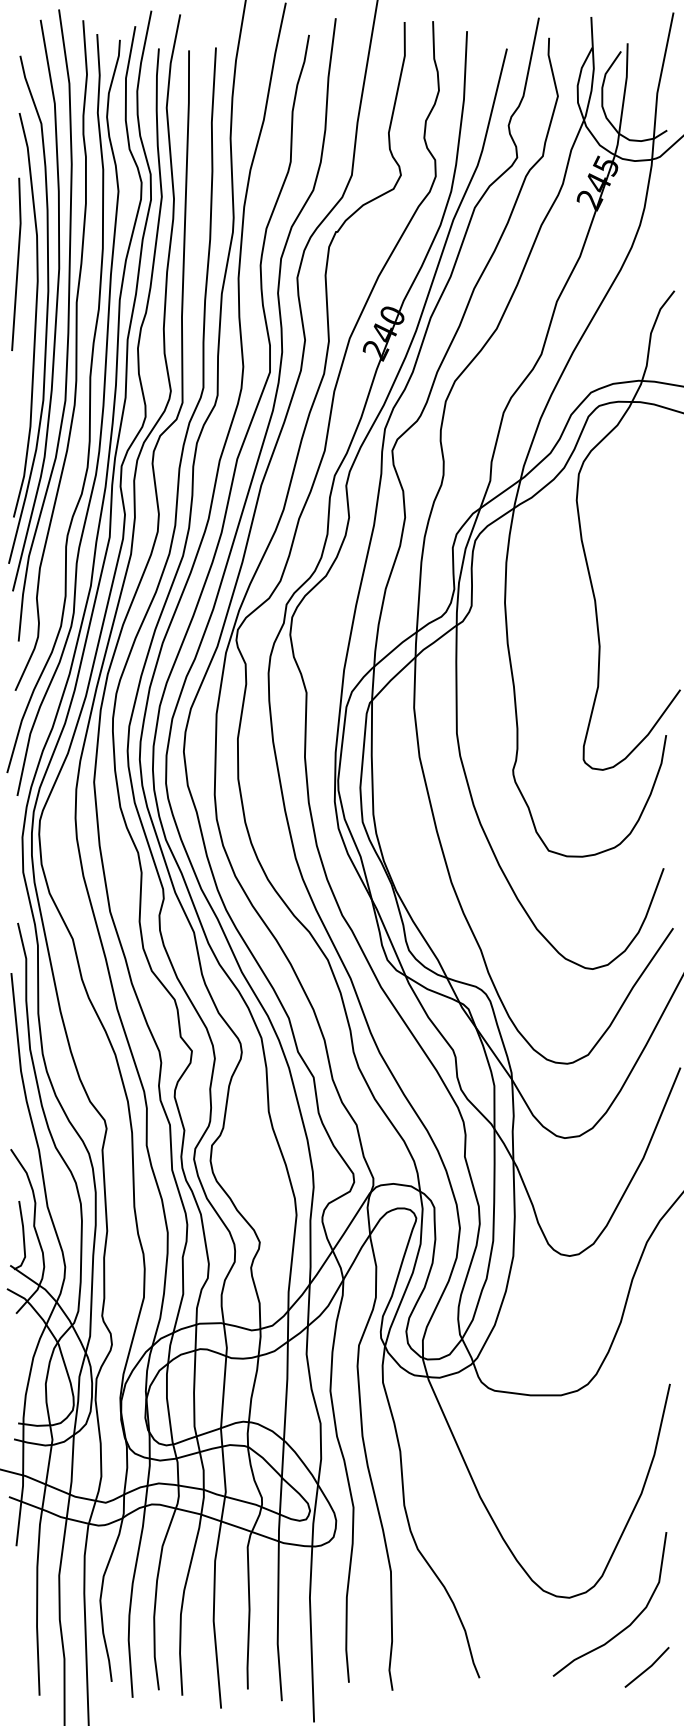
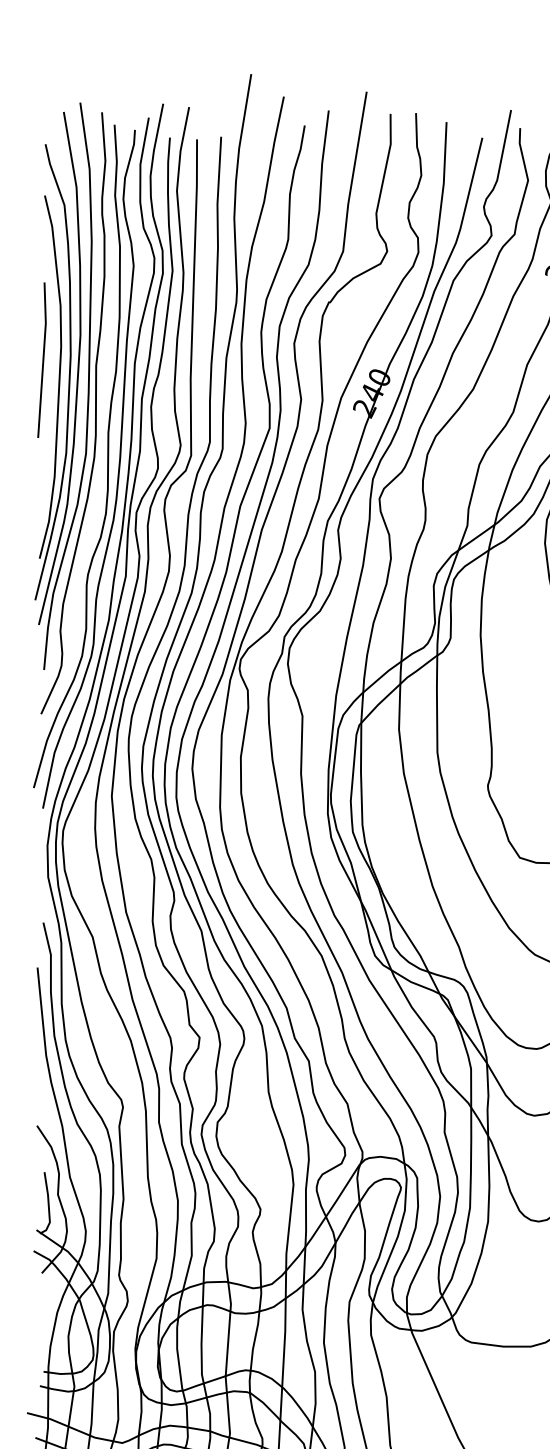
line: (17, 264) -> (43, 360), moved

